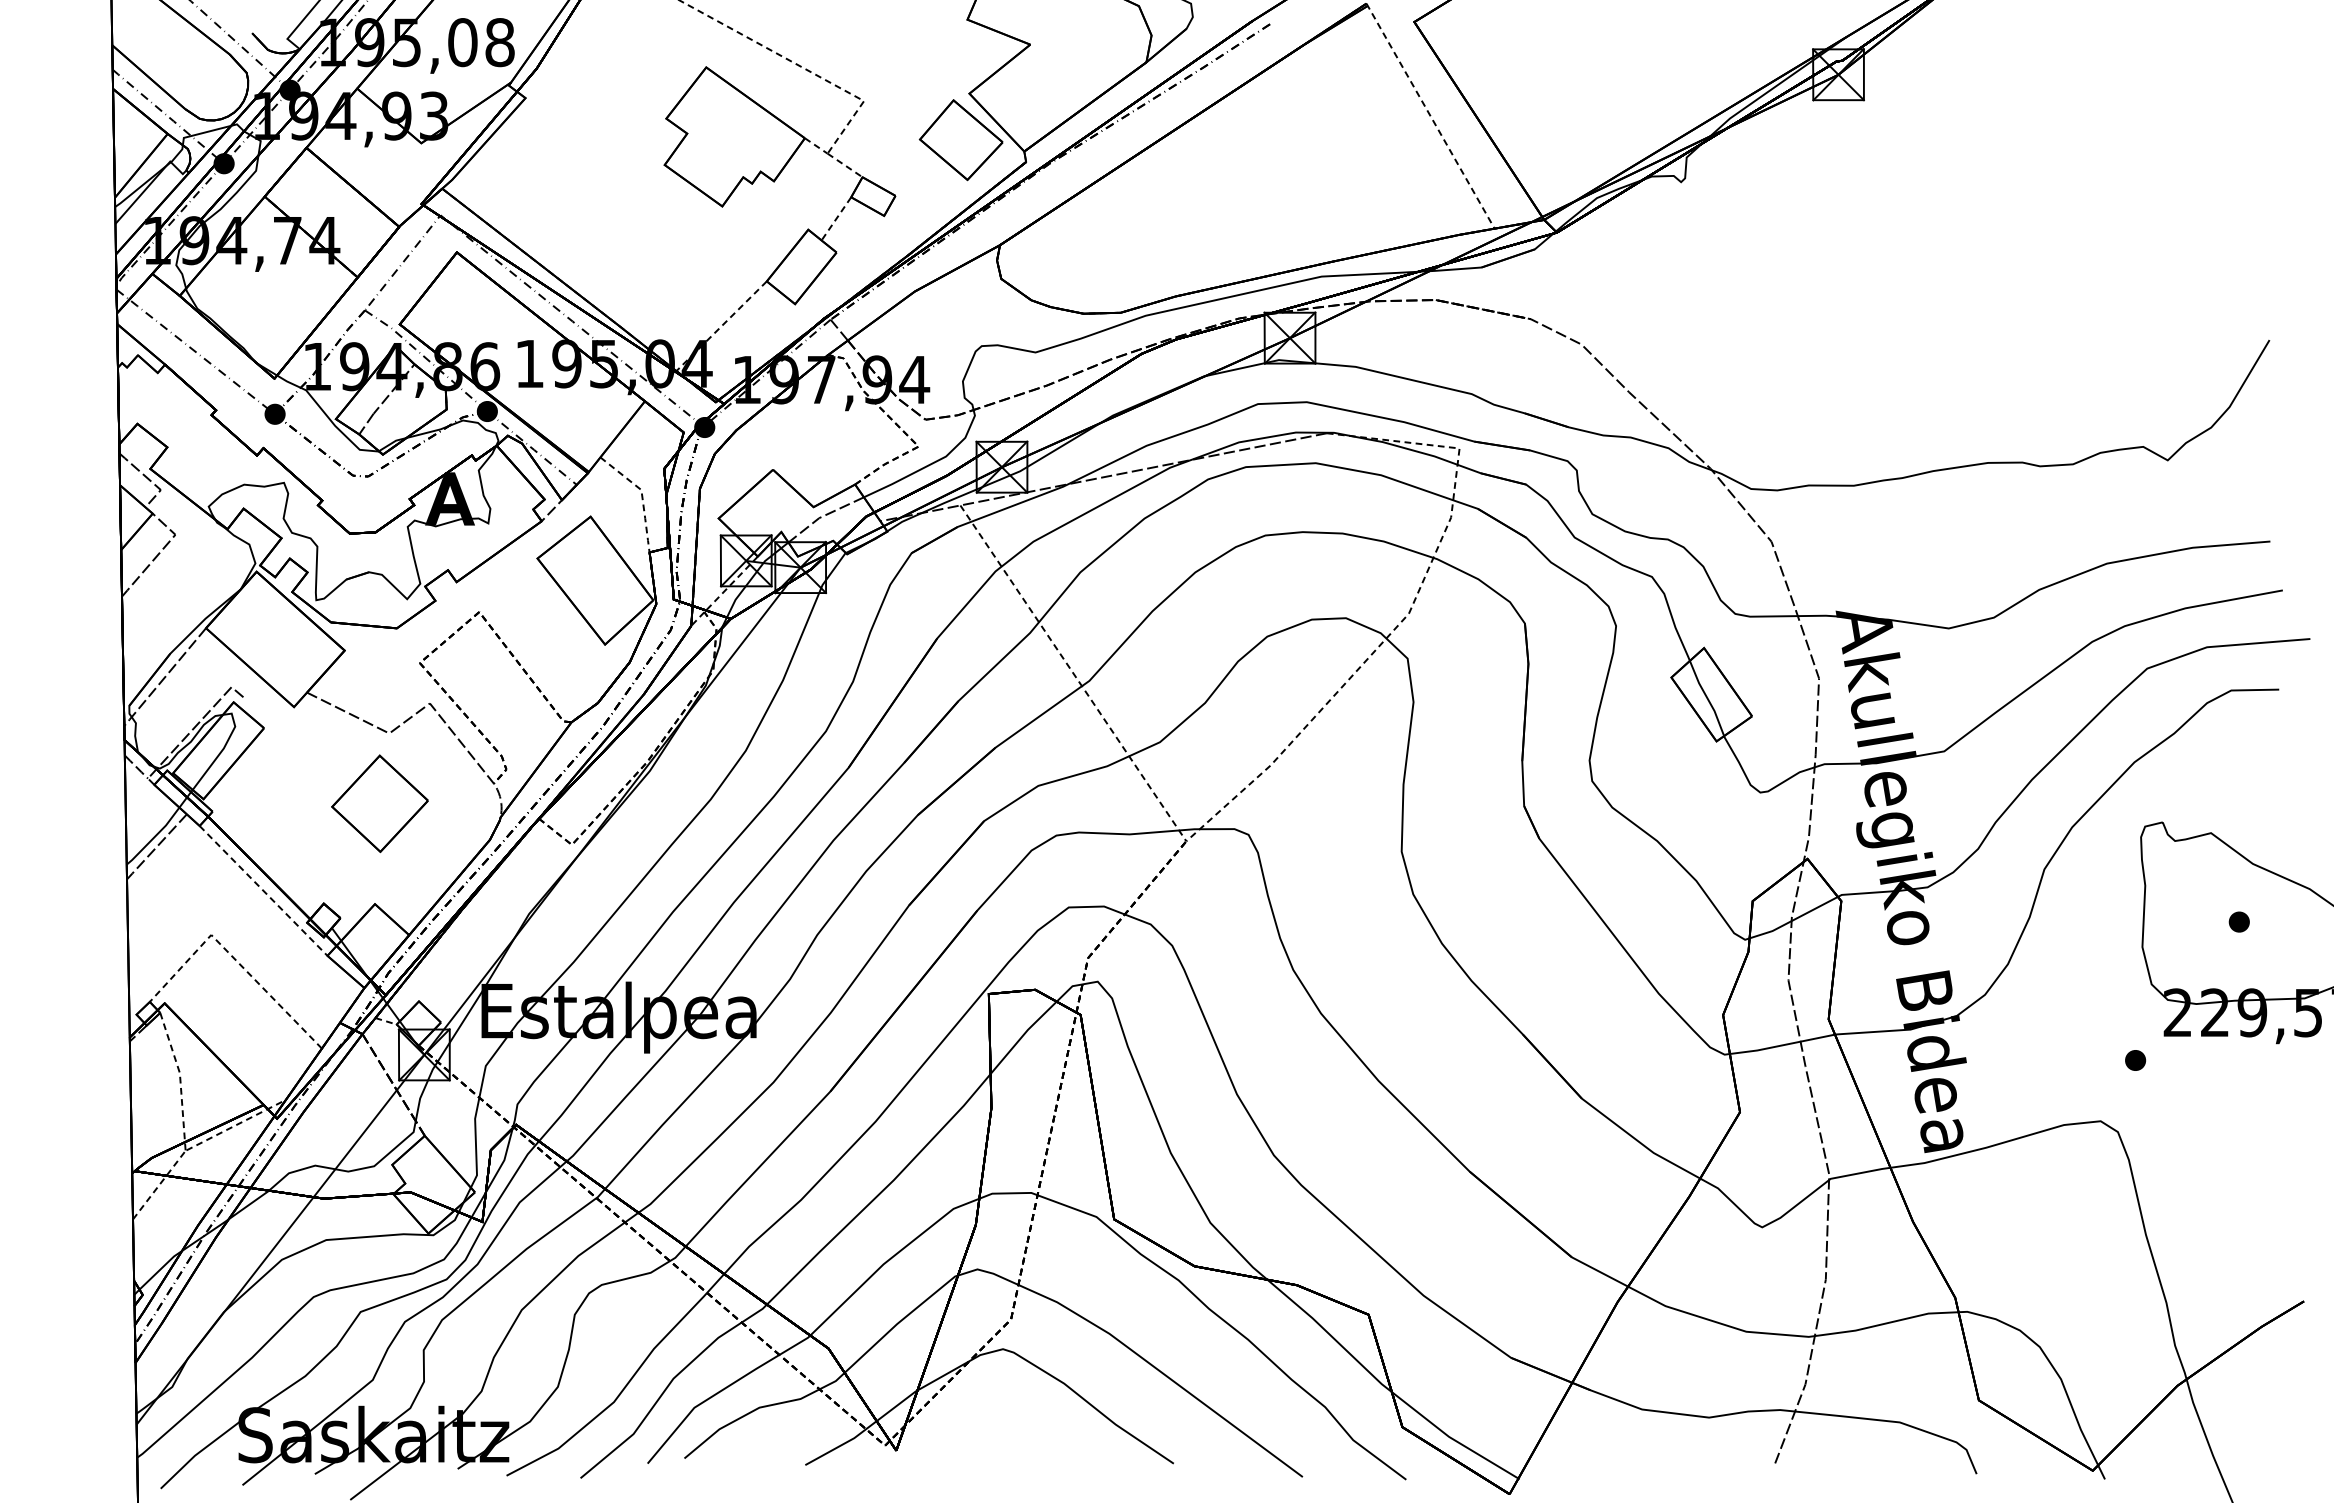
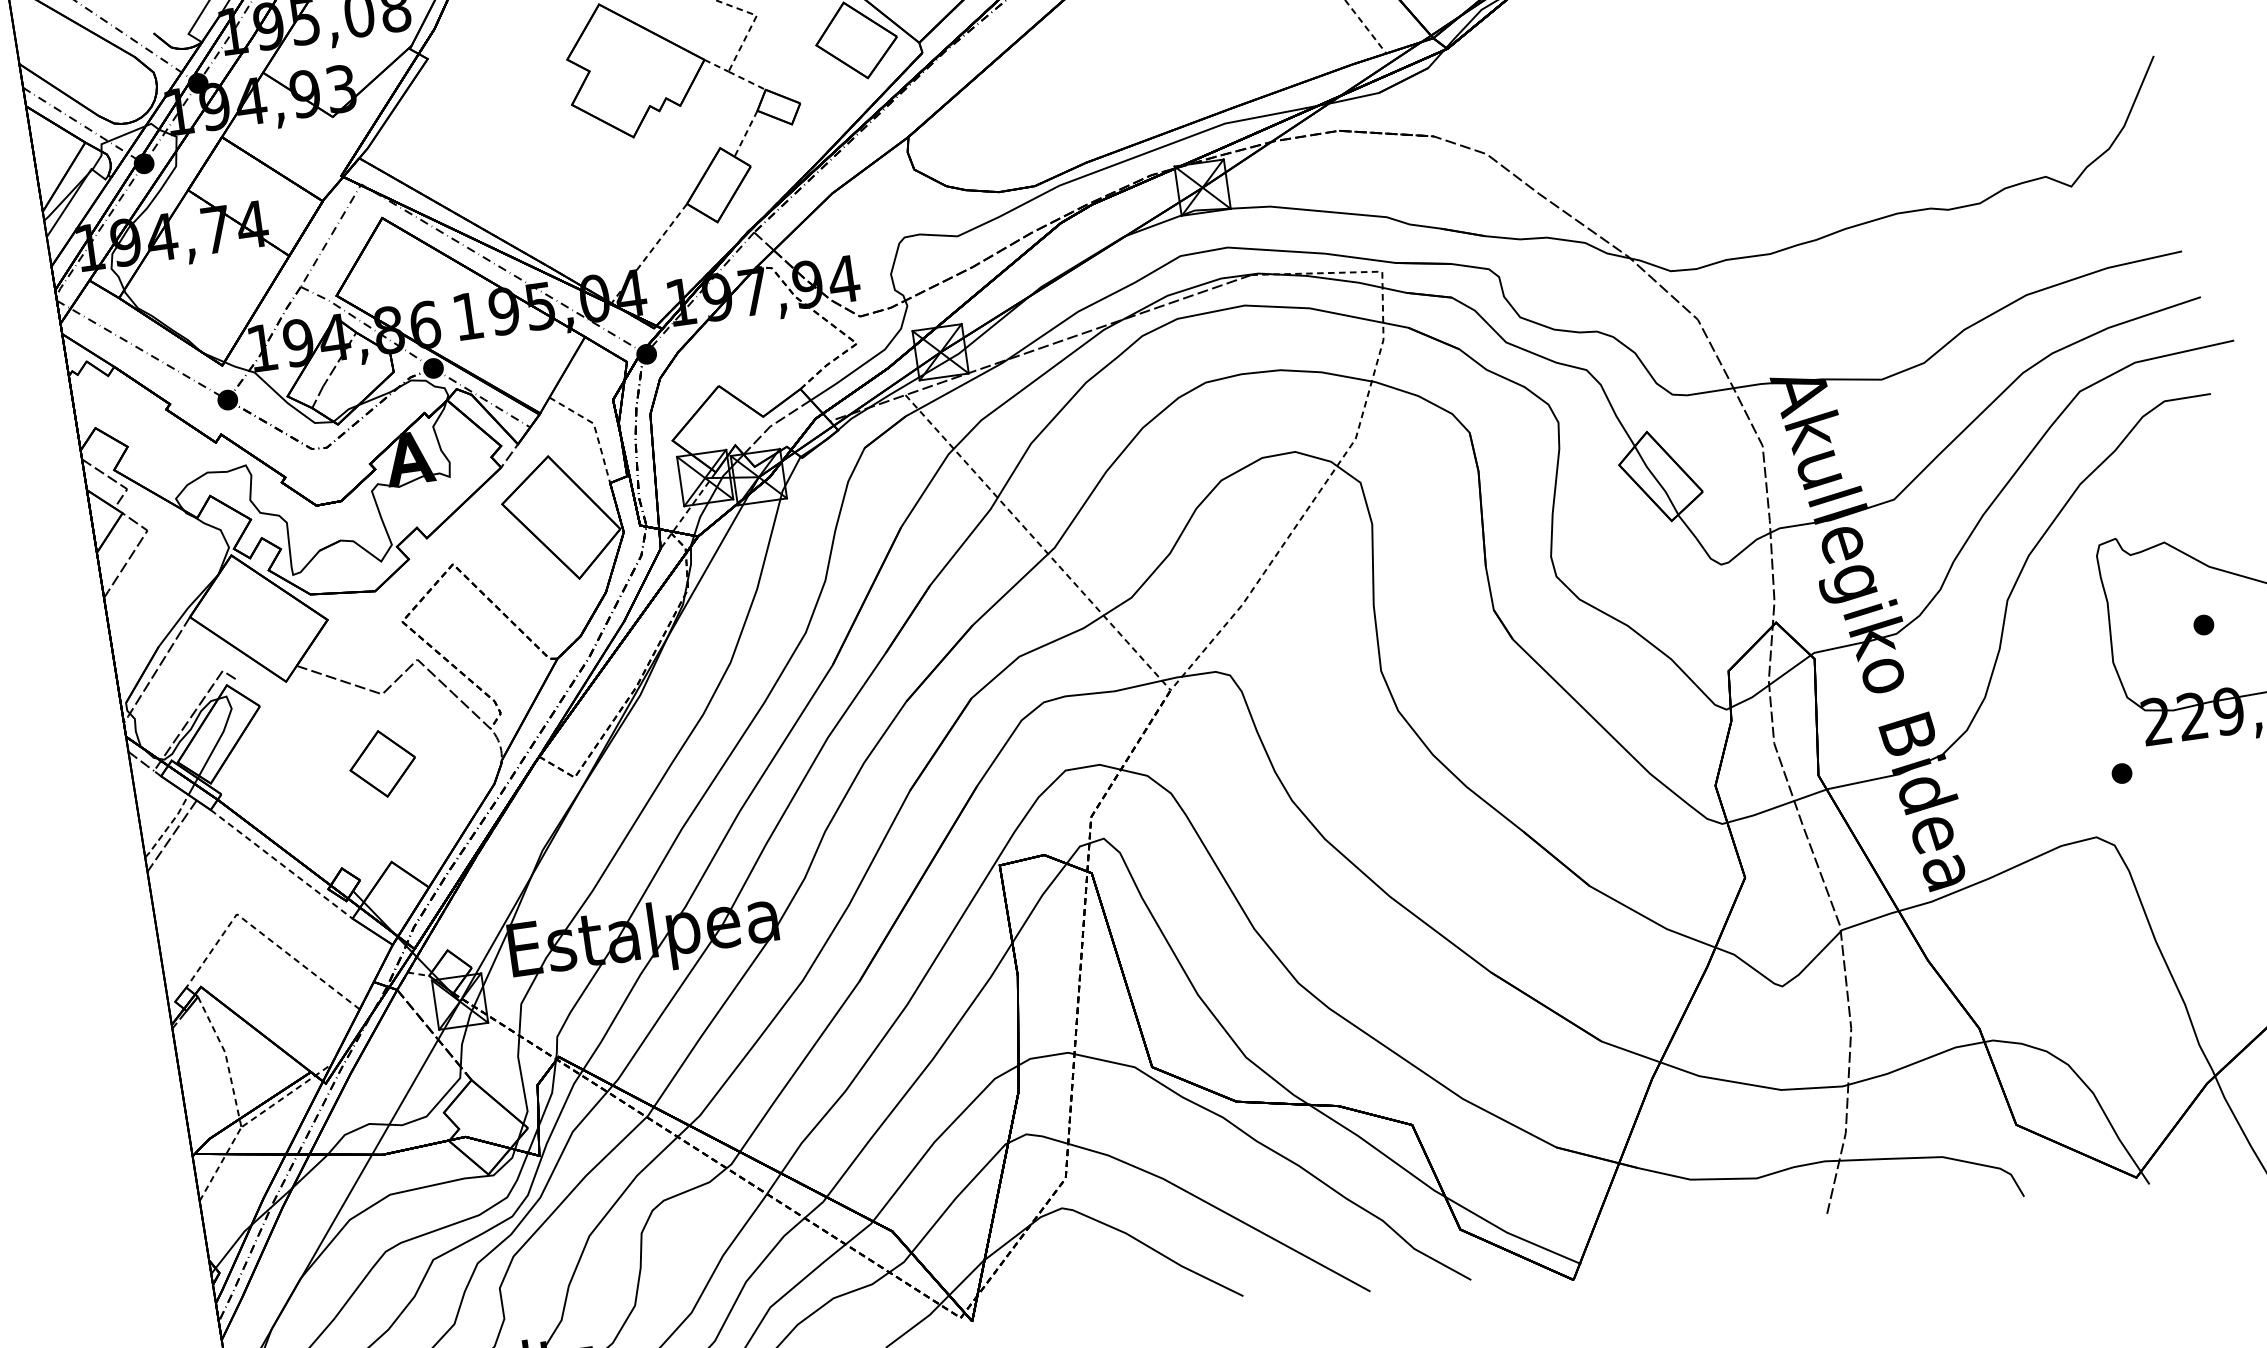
part: (379, 803) -> (382, 763), size x0.7
line: (154, 837) -> (168, 827), solid -> dashed

